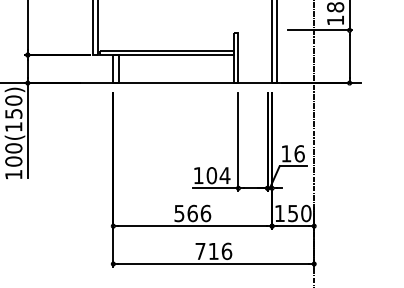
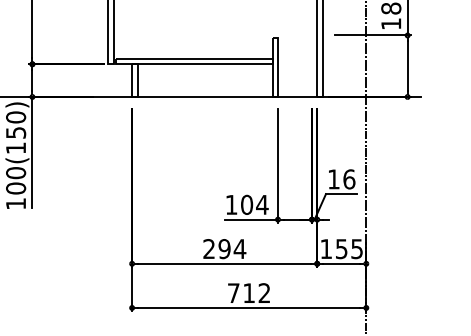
text: (192, 213) -> (224, 249), 566 -> 294
text: (306, 213) -> (357, 249), 150 -> 155
text: (226, 251) -> (264, 293), 716 -> 712

